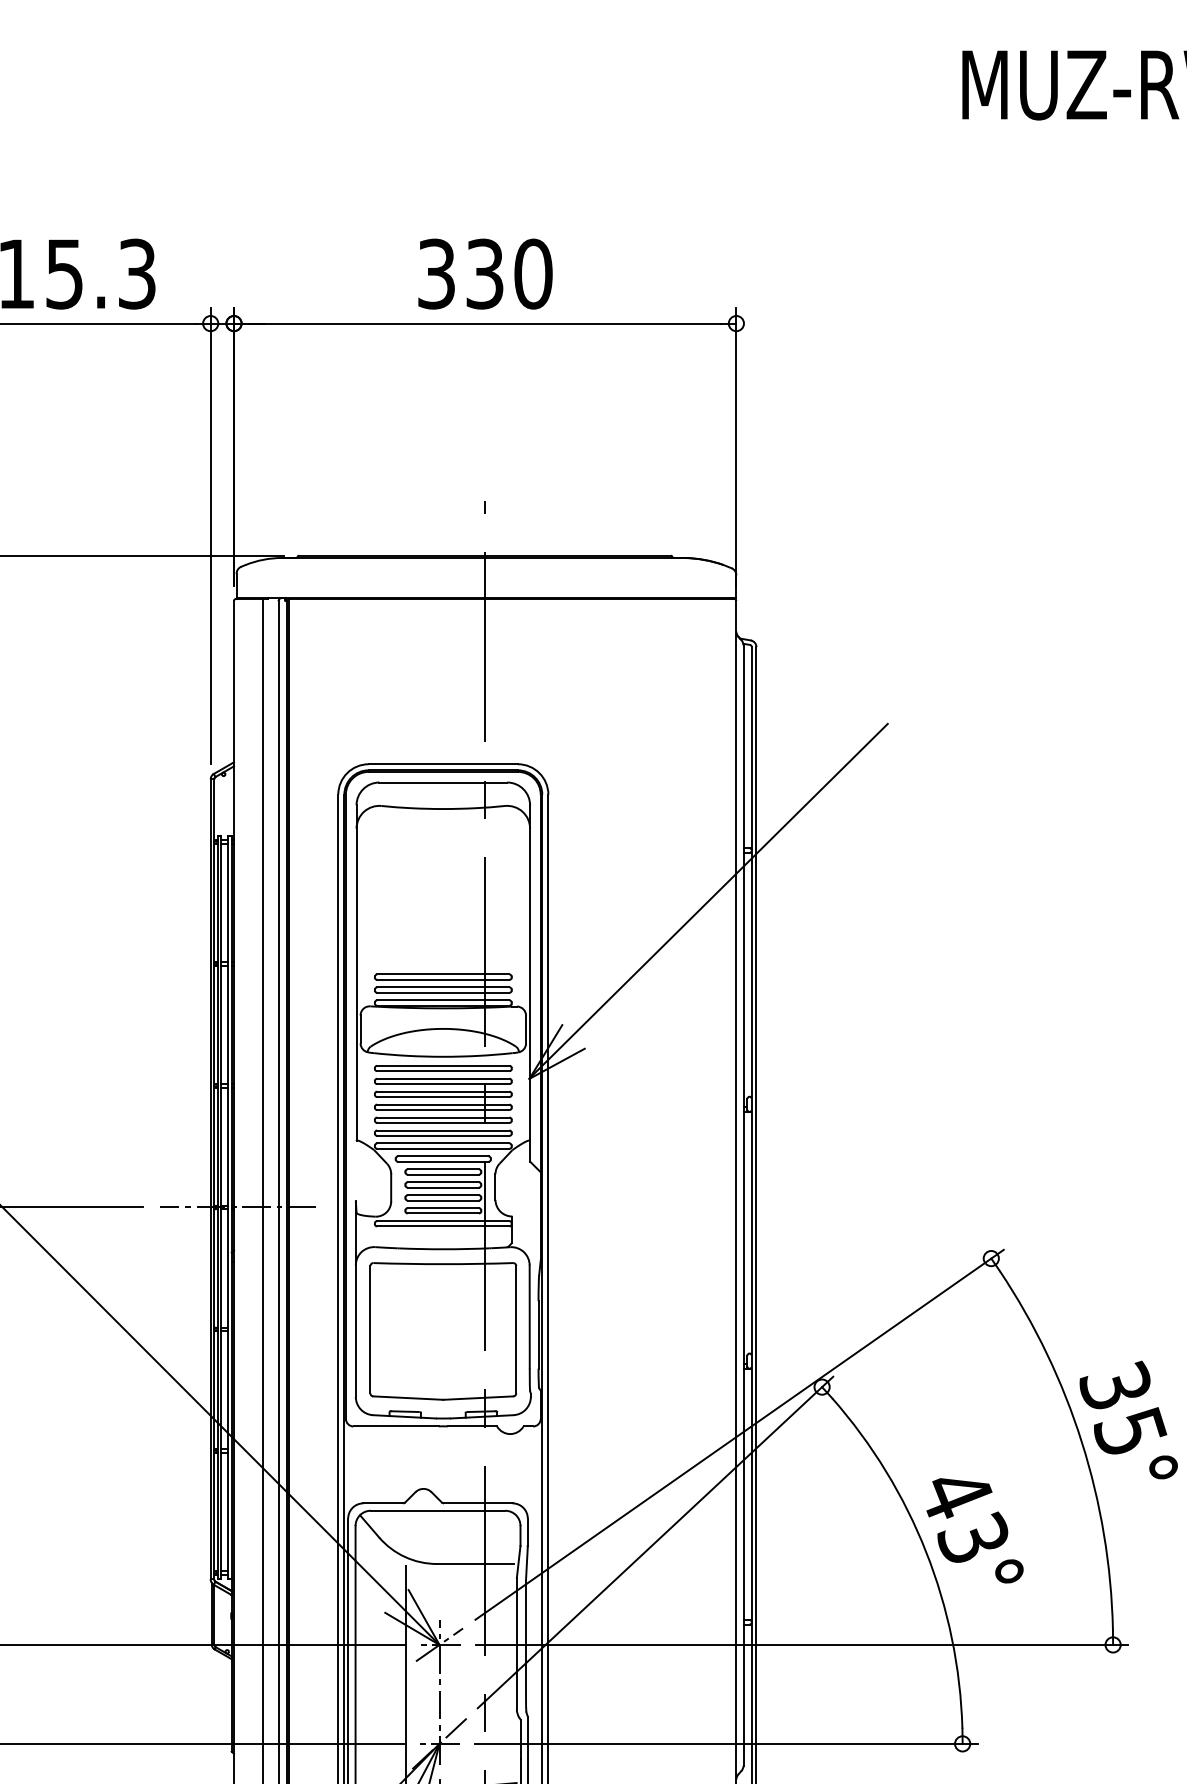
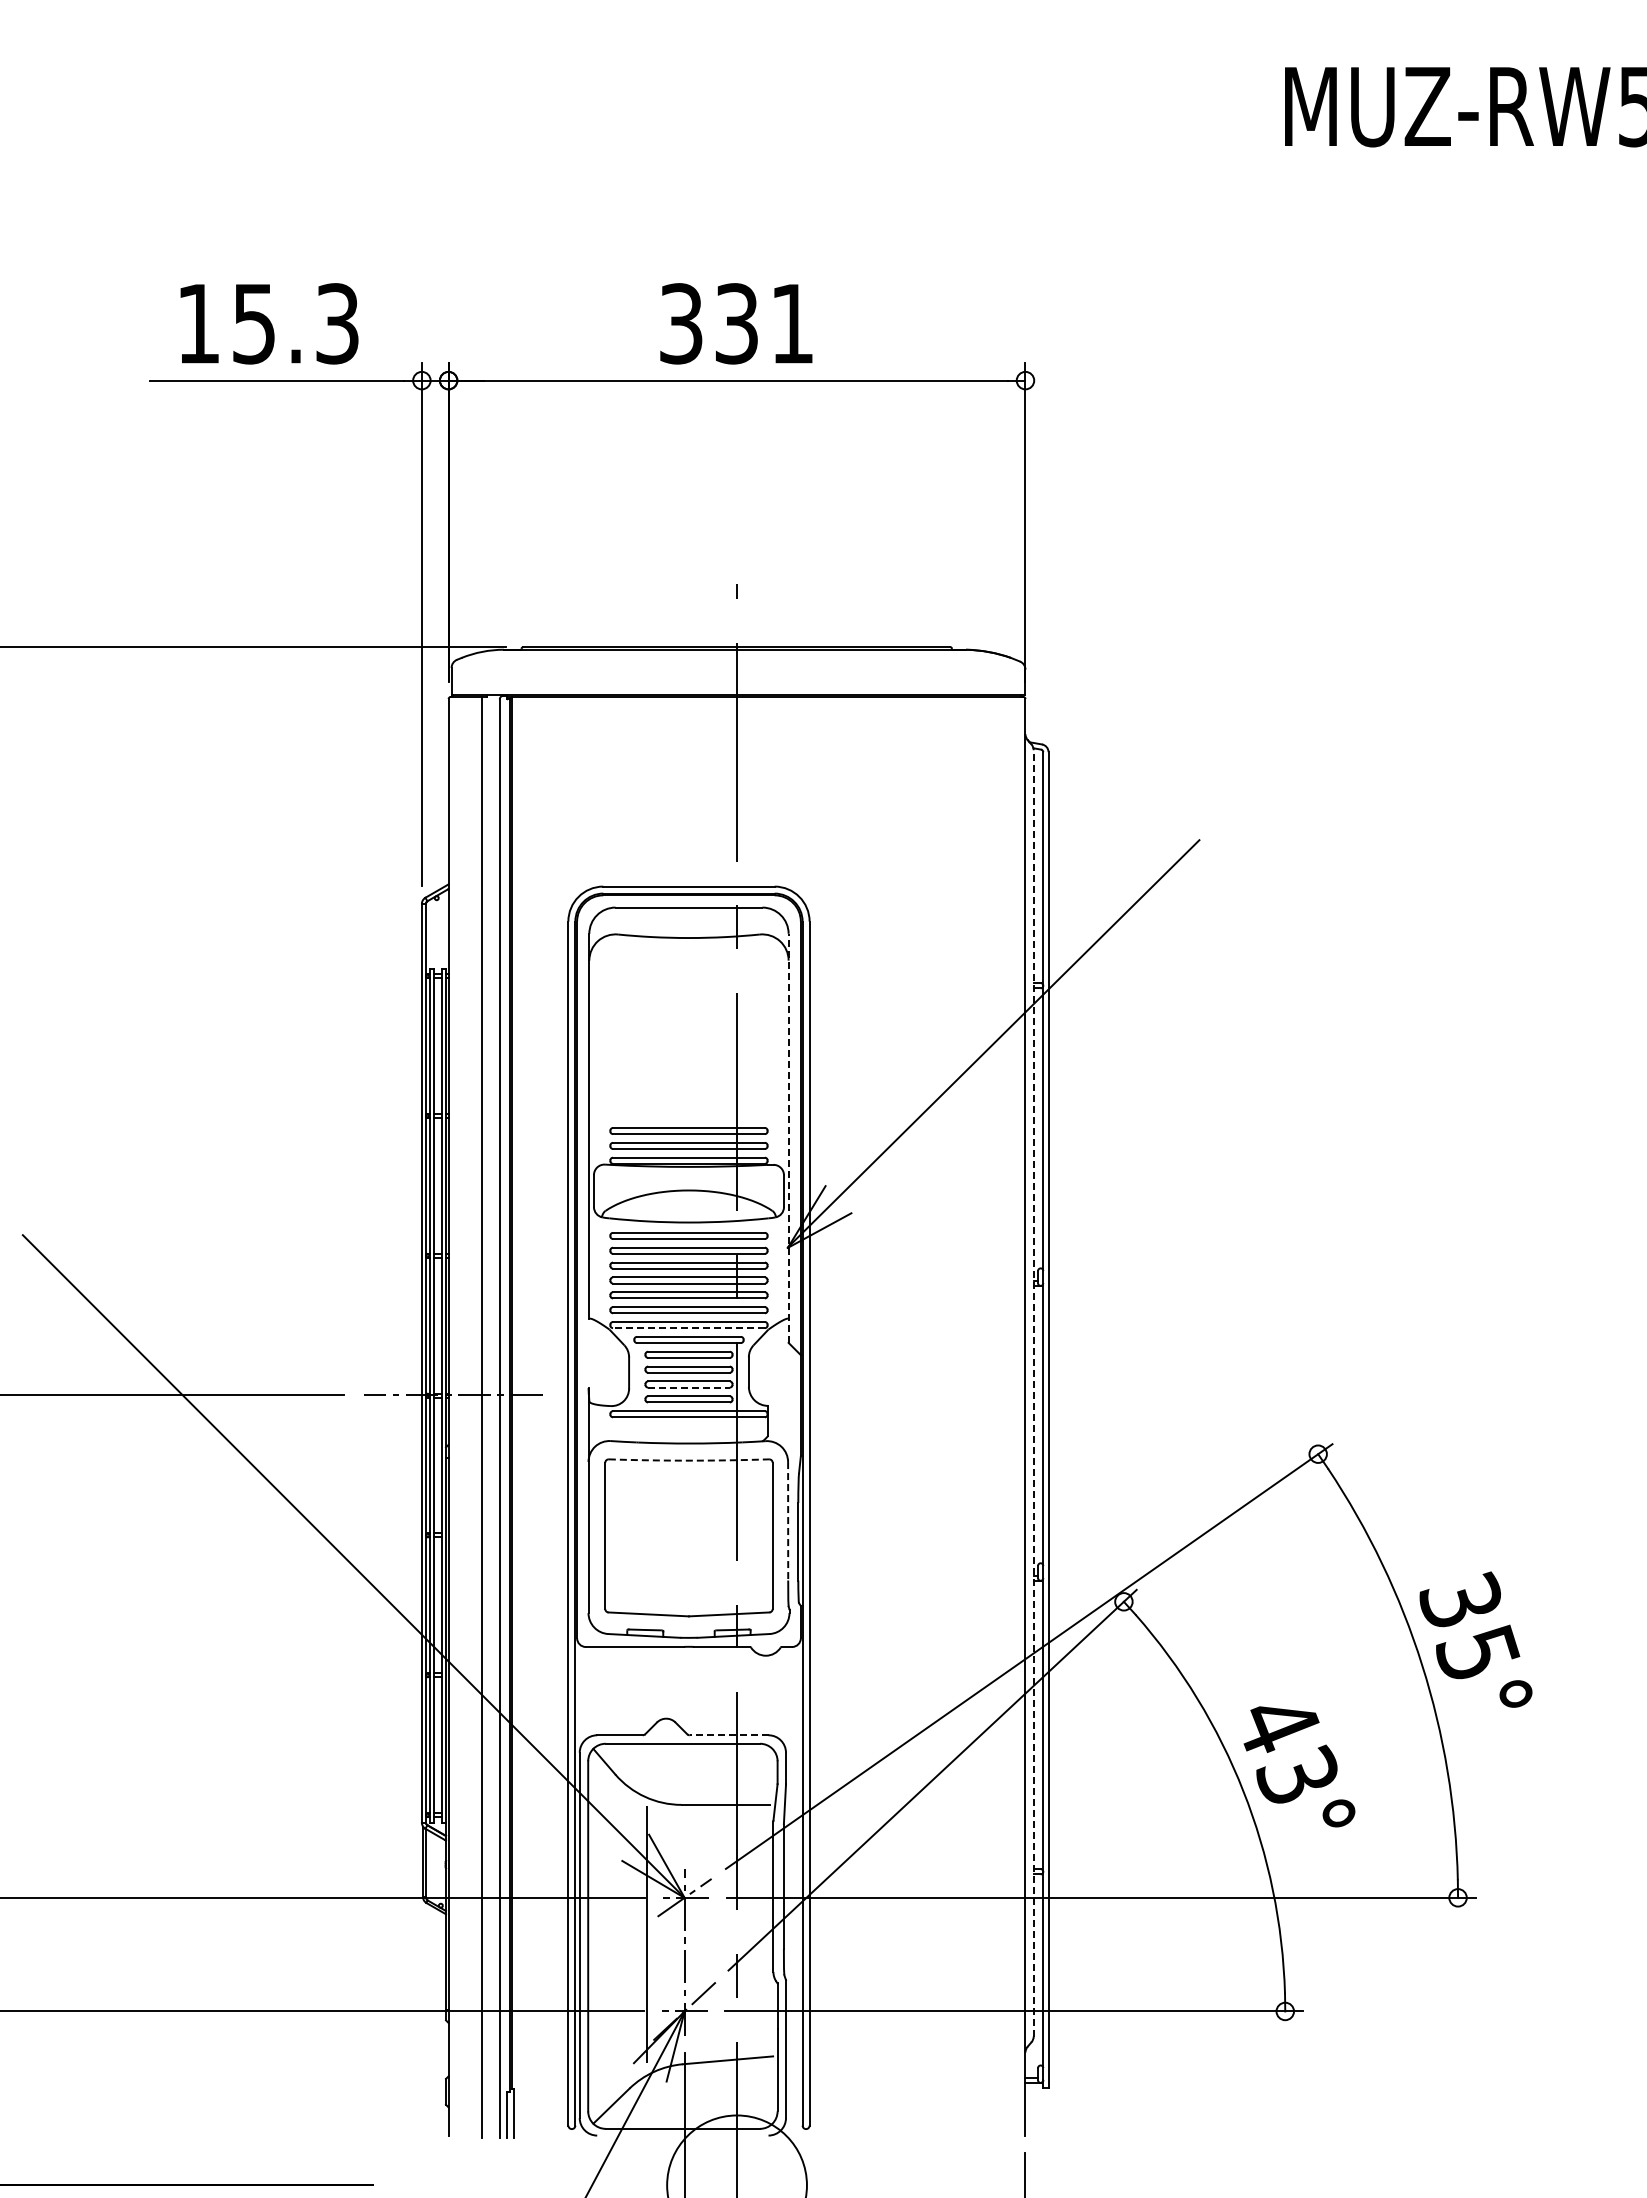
text: (533, 273) -> (792, 323), 330 -> 331
line: (530, 983) -> (788, 1138), solid -> dashed
line: (442, 1149) -> (688, 1328), solid -> dashed
line: (442, 1200) -> (688, 1387), solid -> dashed
line: (743, 1204) -> (1033, 1392), solid -> dashed
arc: (442, 1264) -> (688, 1460), solid -> dashed
line: (530, 1317) -> (788, 1521), solid -> dashed
line: (477, 1503) -> (728, 1735), solid -> dashed

